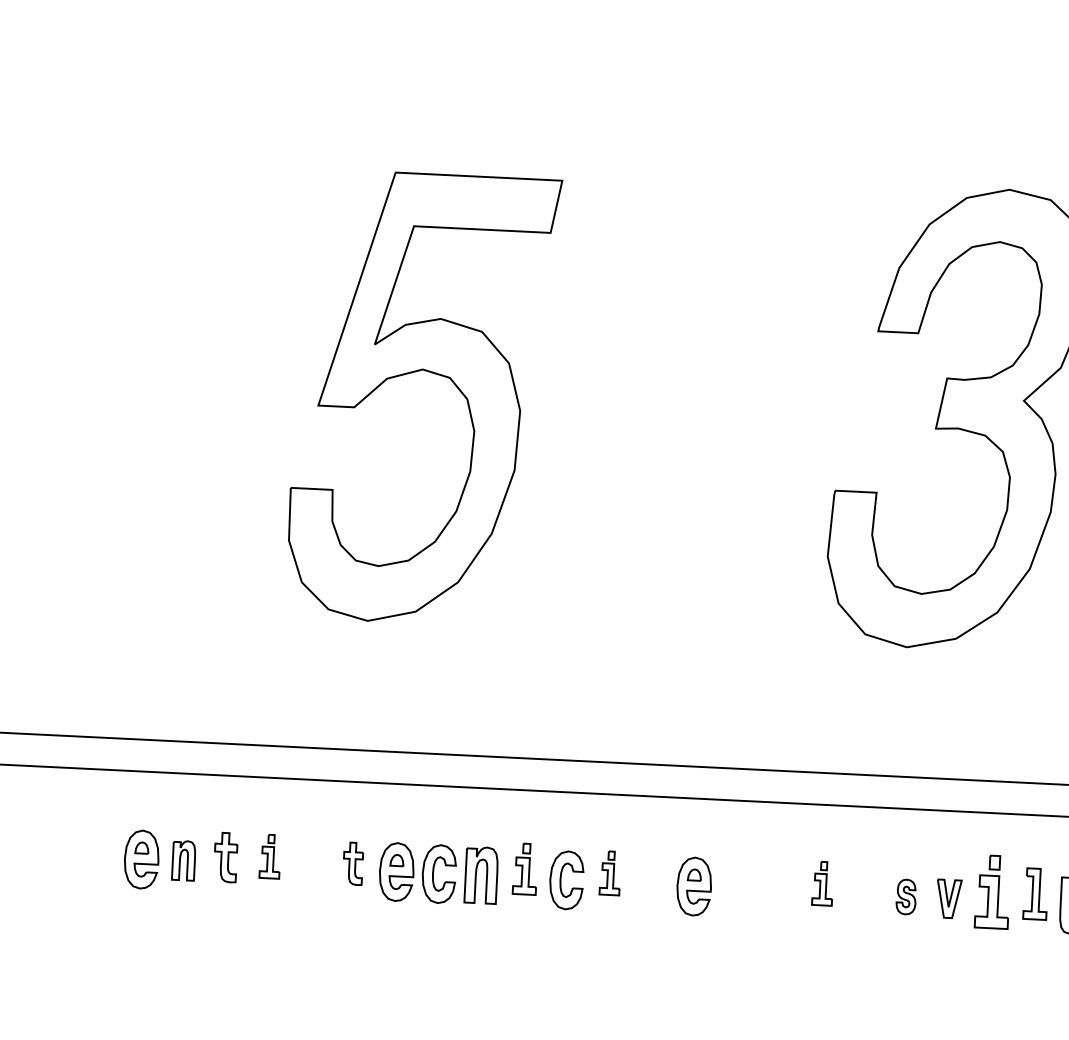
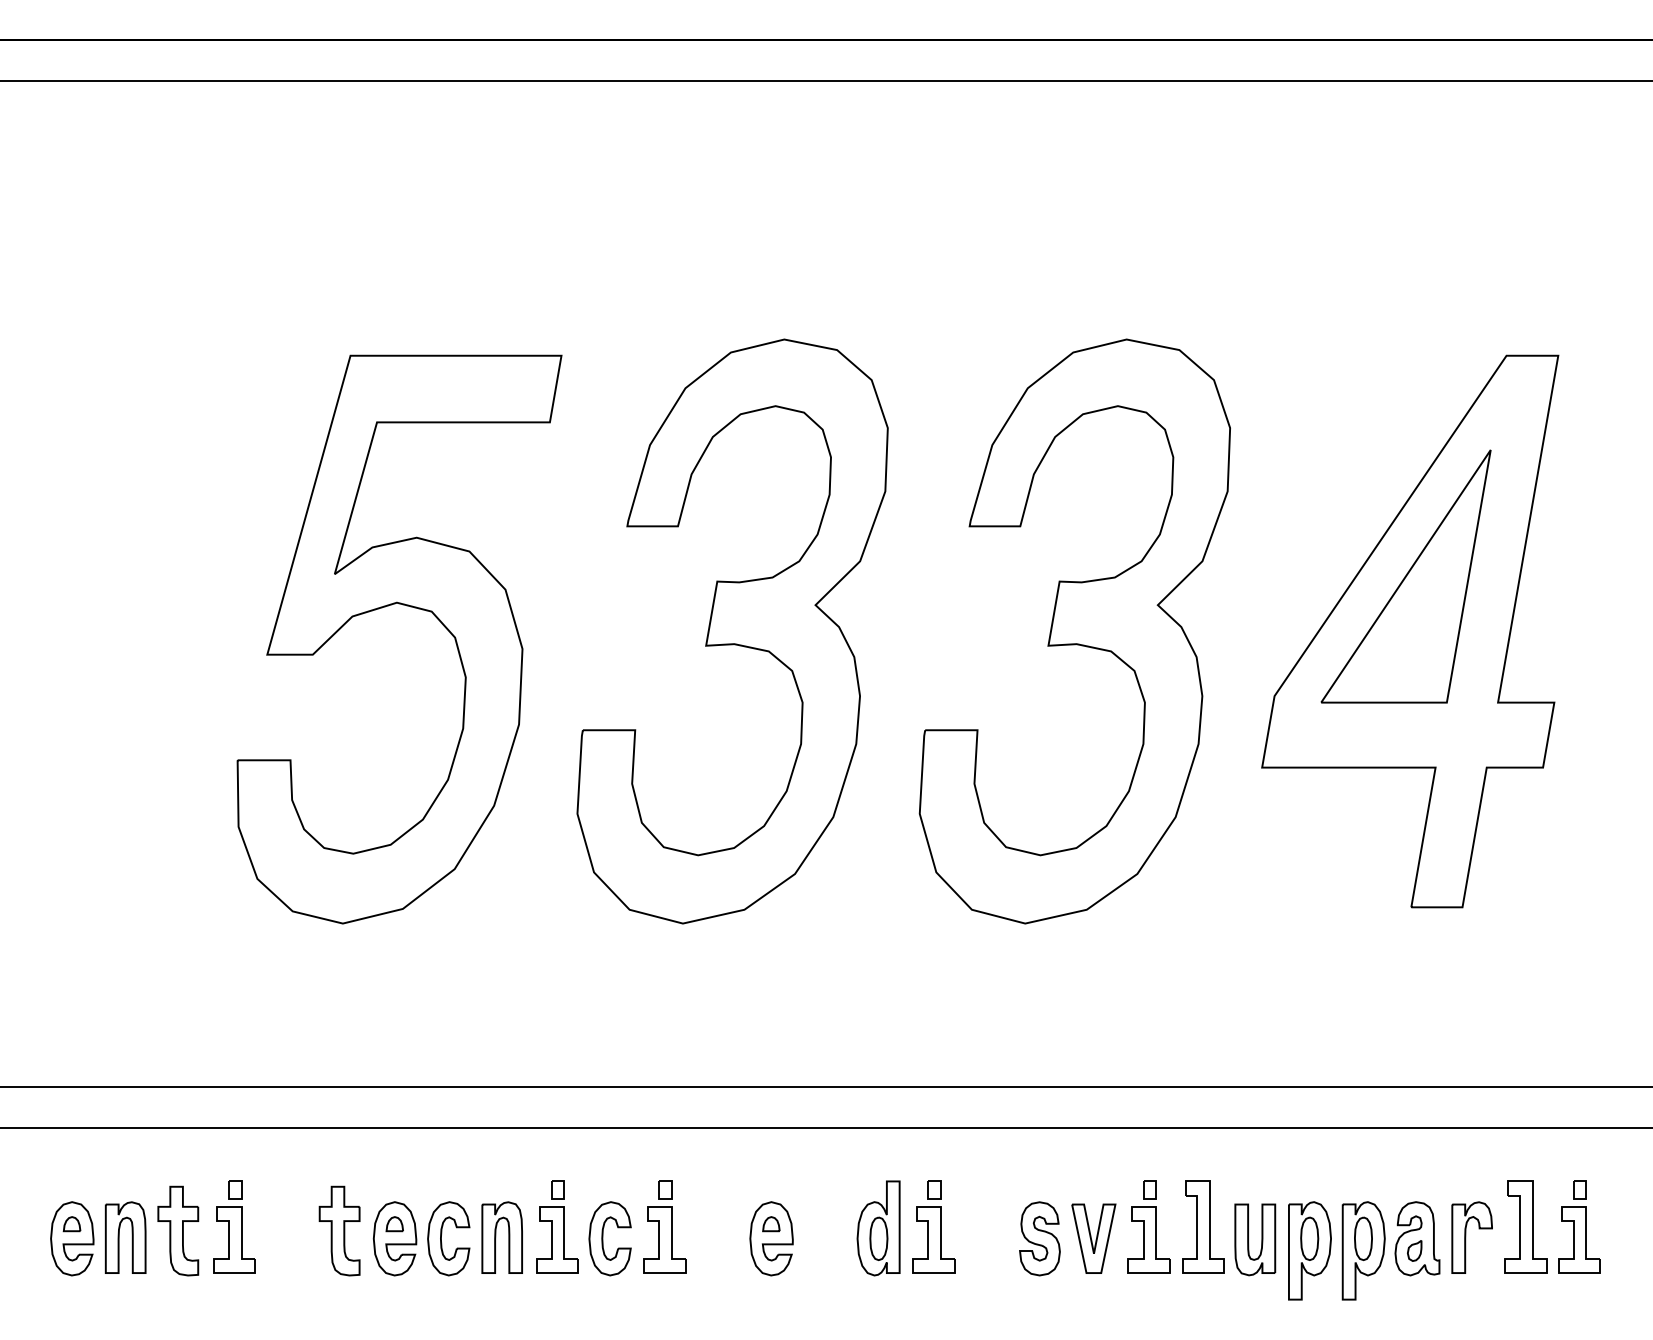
part: (686, 405) -> (732, 631), added
part: (270, 856) -> (234, 1226), size x1.67
part: (225, 857) -> (178, 1230), size x1.43
part: (183, 860) -> (125, 1237), size x1.43
part: (353, 863) -> (339, 1230), size x1.67
part: (525, 868) -> (557, 1226), size x1.43
part: (610, 872) -> (664, 1226), size x1.67
part: (779, 882) -> (878, 1228), added
part: (822, 883) -> (933, 1226), size x1.67
part: (1035, 893) -> (1203, 1226), size x1.43
part: (905, 896) -> (1039, 1238), size x1.67
part: (948, 898) -> (1093, 1238), size x1.43

